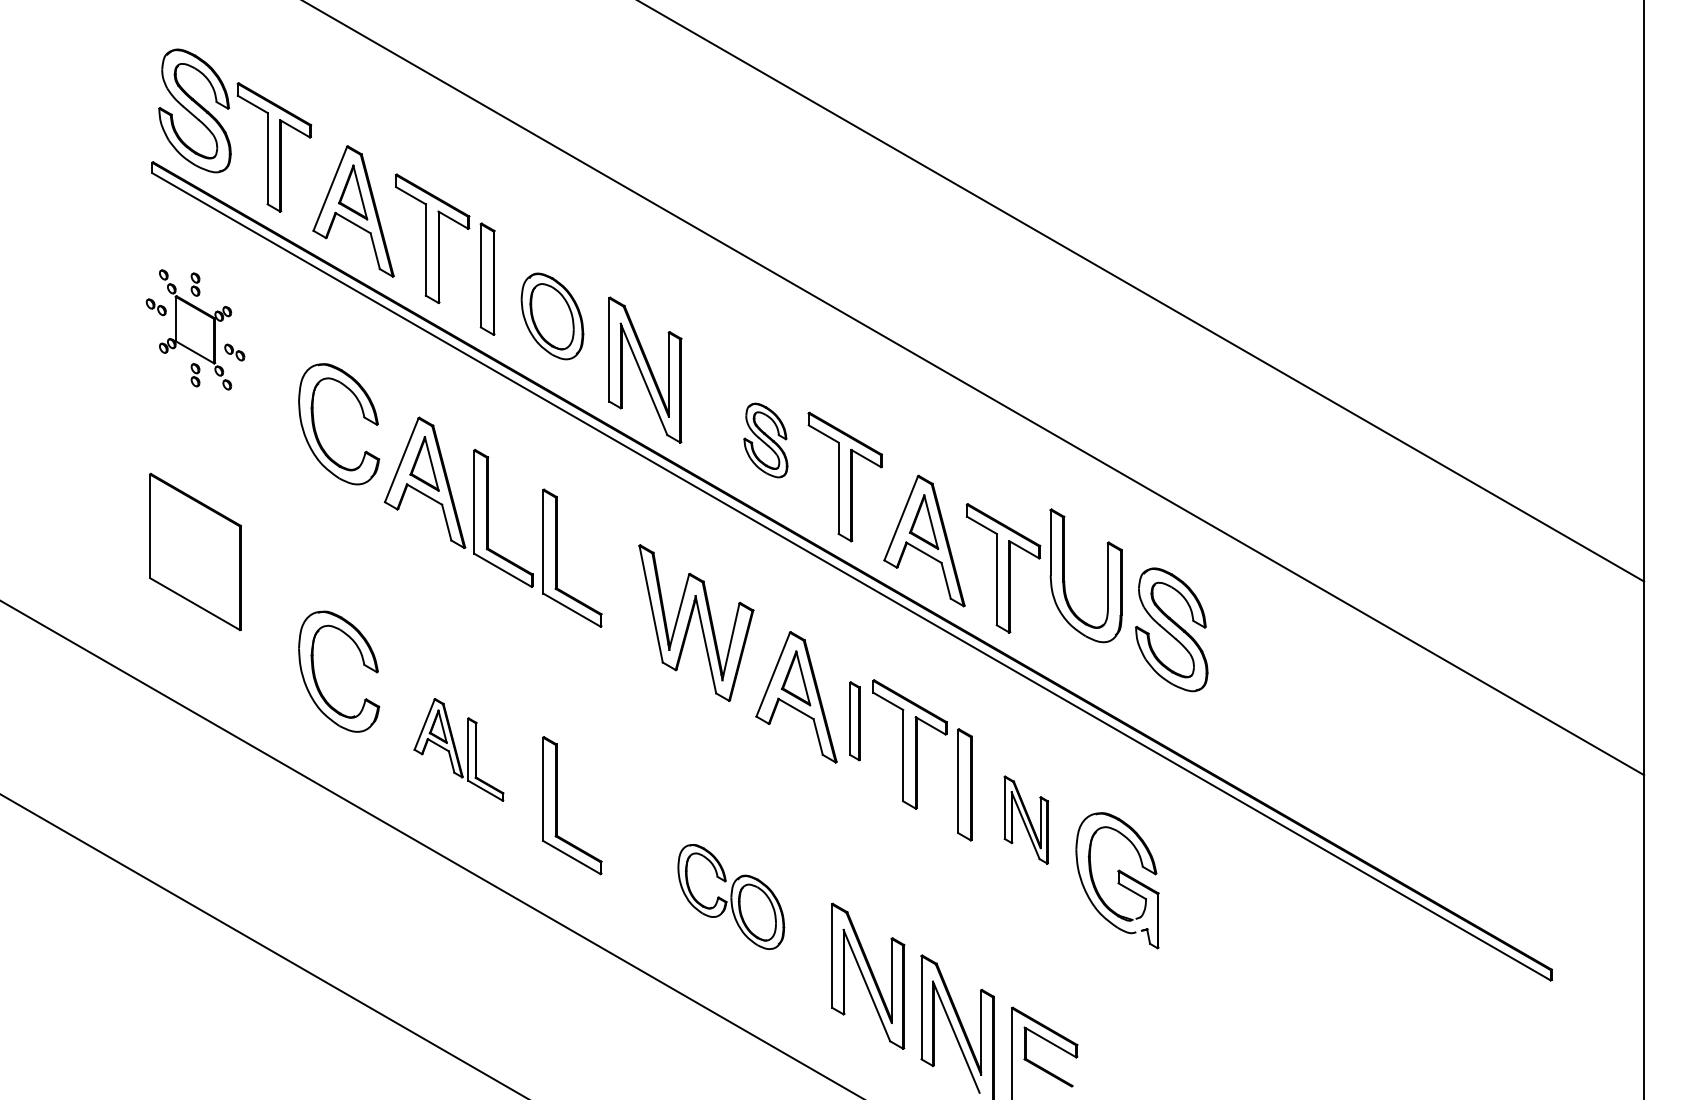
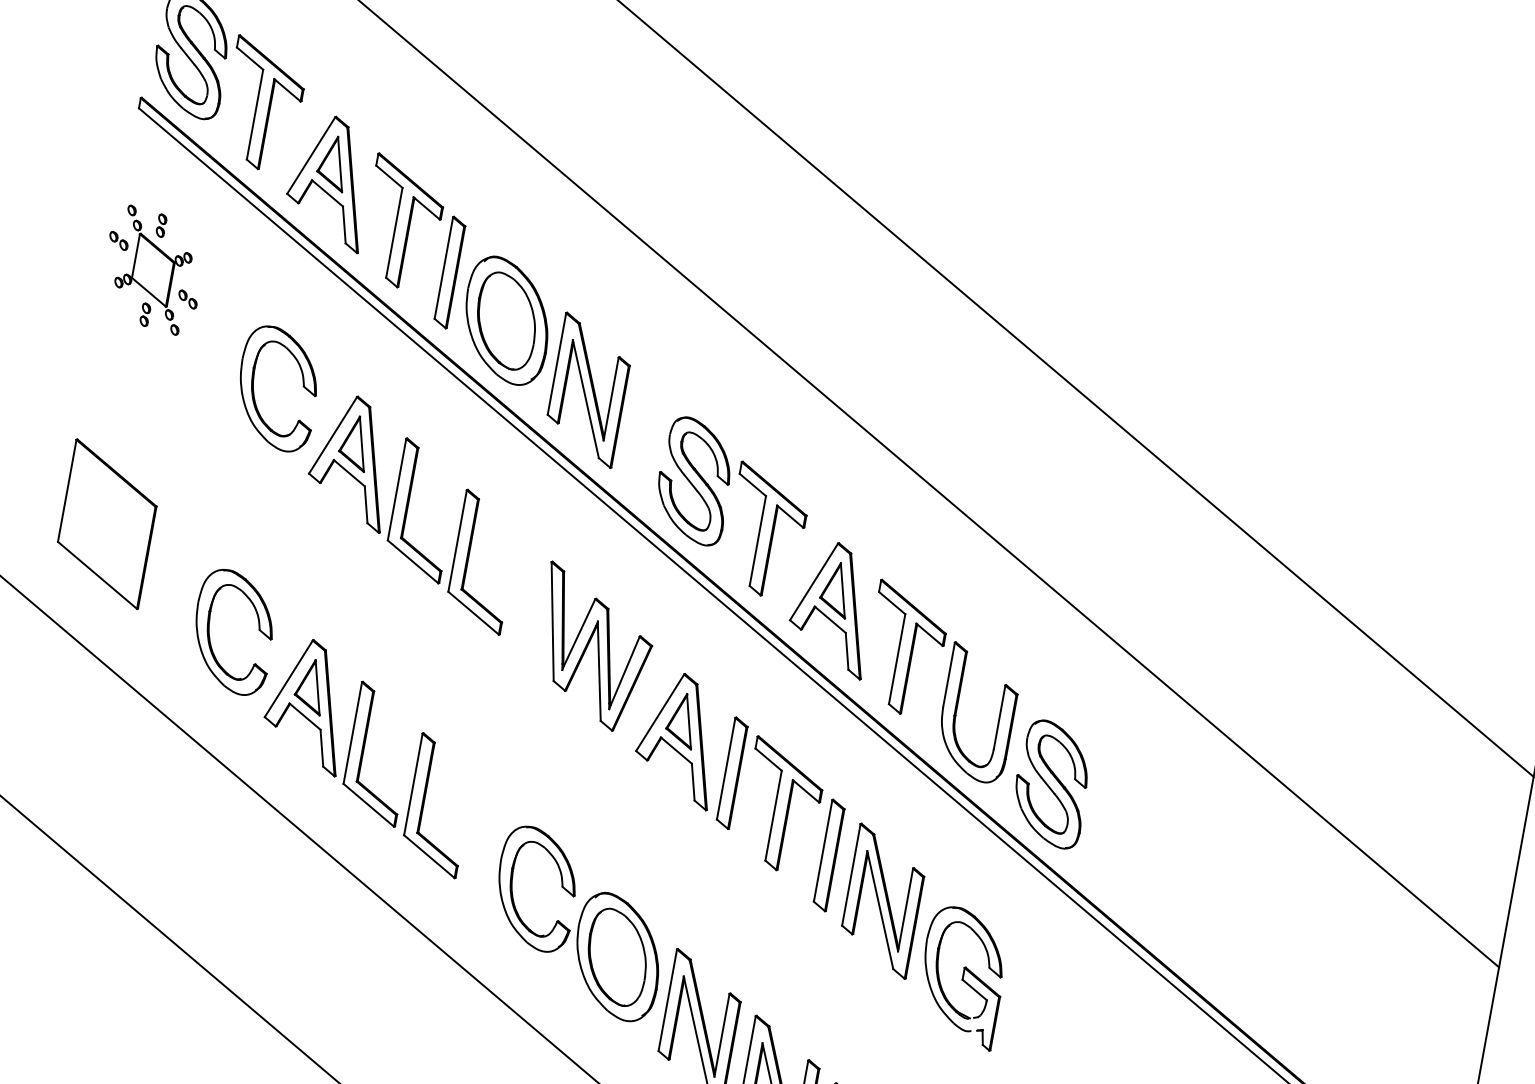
part: (552, 316) -> (507, 320), size x1.43
part: (765, 440) -> (694, 480), size x1.67
part: (195, 552) -> (107, 524), moved
part: (1065, 581) -> (956, 715), moved
part: (1171, 629) -> (1052, 783), moved
part: (854, 720) -> (731, 772), size x1.43
part: (458, 749) -> (337, 730), size x1.67
part: (1026, 819) -> (883, 900), size x1.67
part: (731, 896) -> (579, 923), size x1.67

